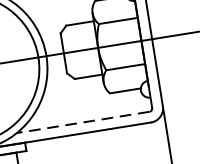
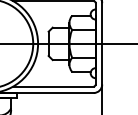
line: (83, 122) -> (53, 86), dashed -> solid

